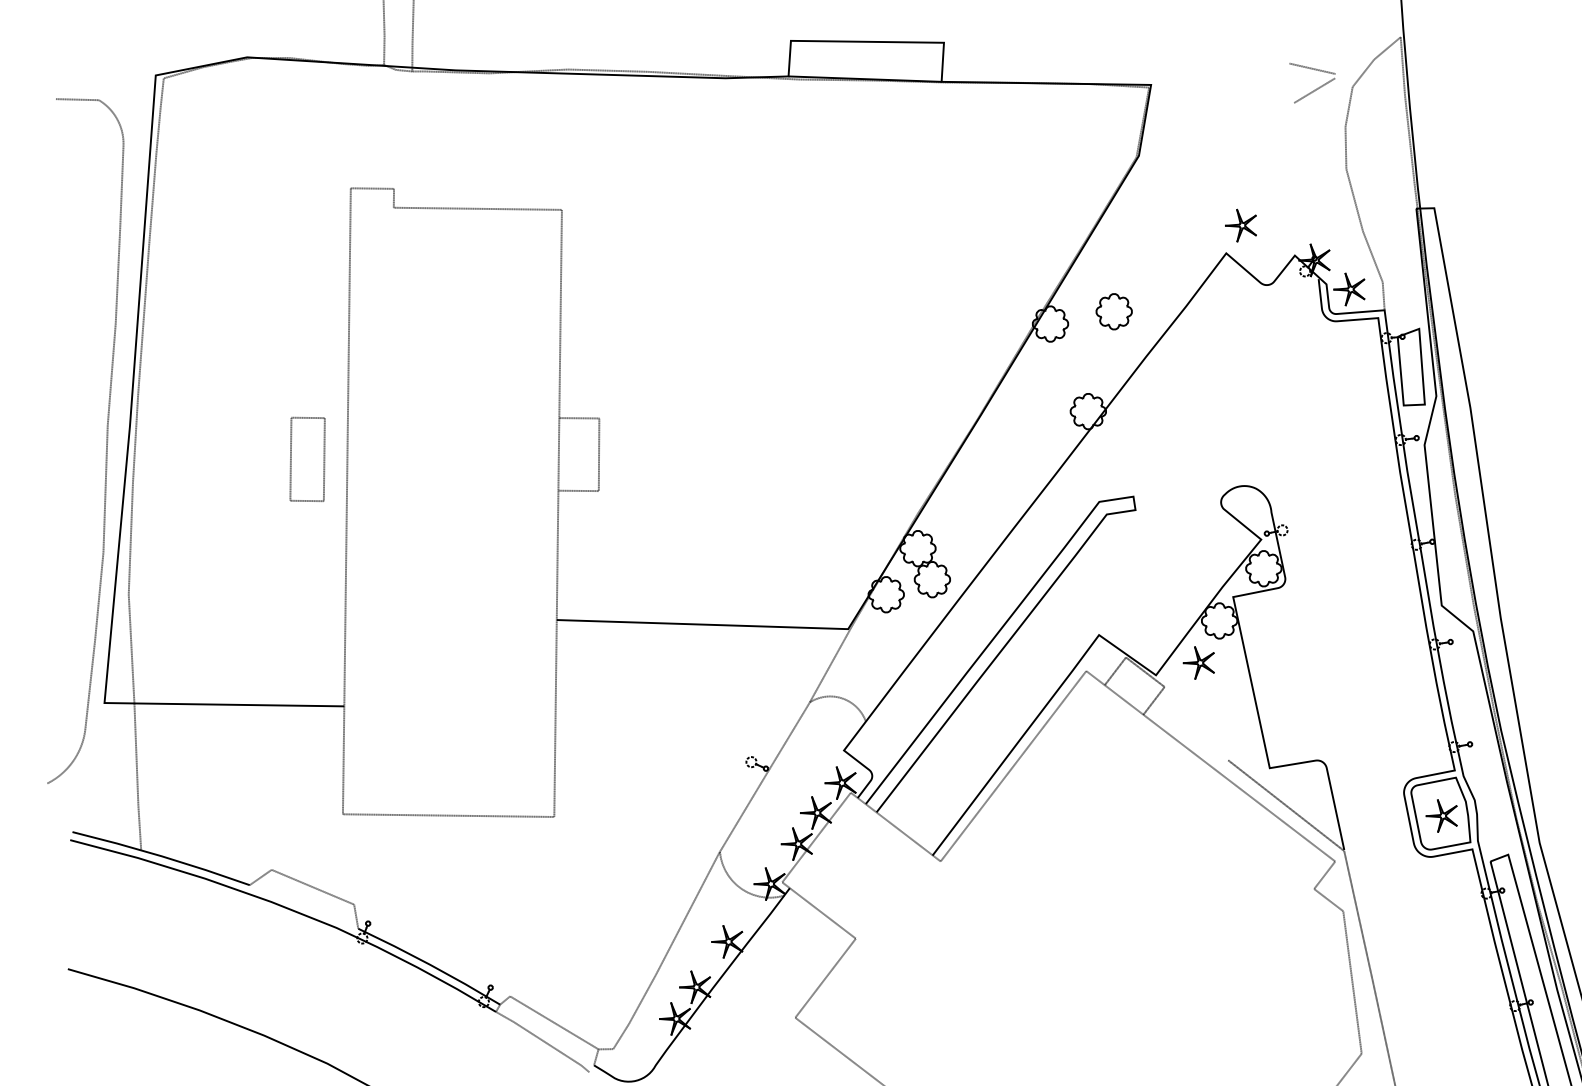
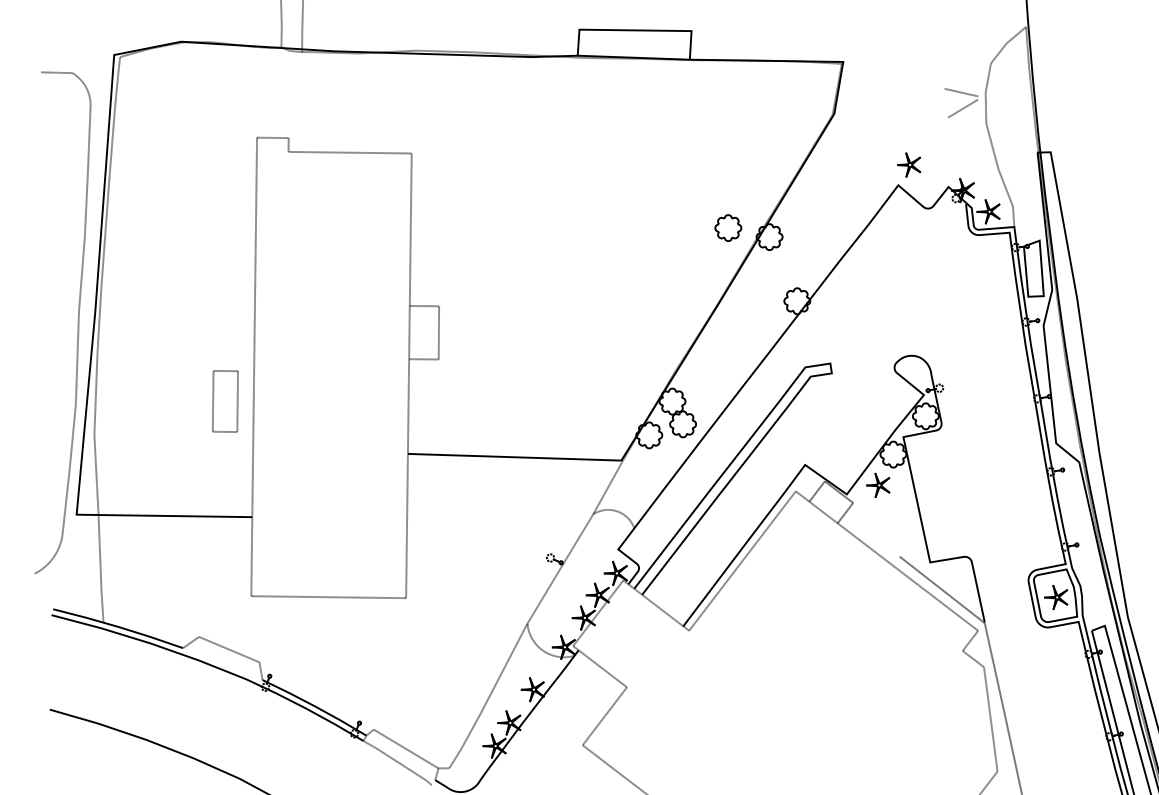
part: (1314, 89) -> (962, 107), moved
part: (1113, 311) -> (727, 227), moved
part: (307, 458) -> (225, 400), moved

